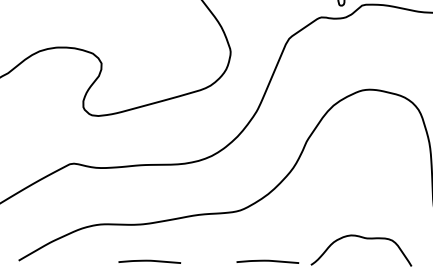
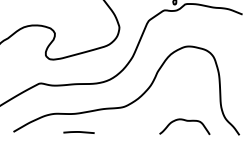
line: (266, 261) -> (137, 132), removed

